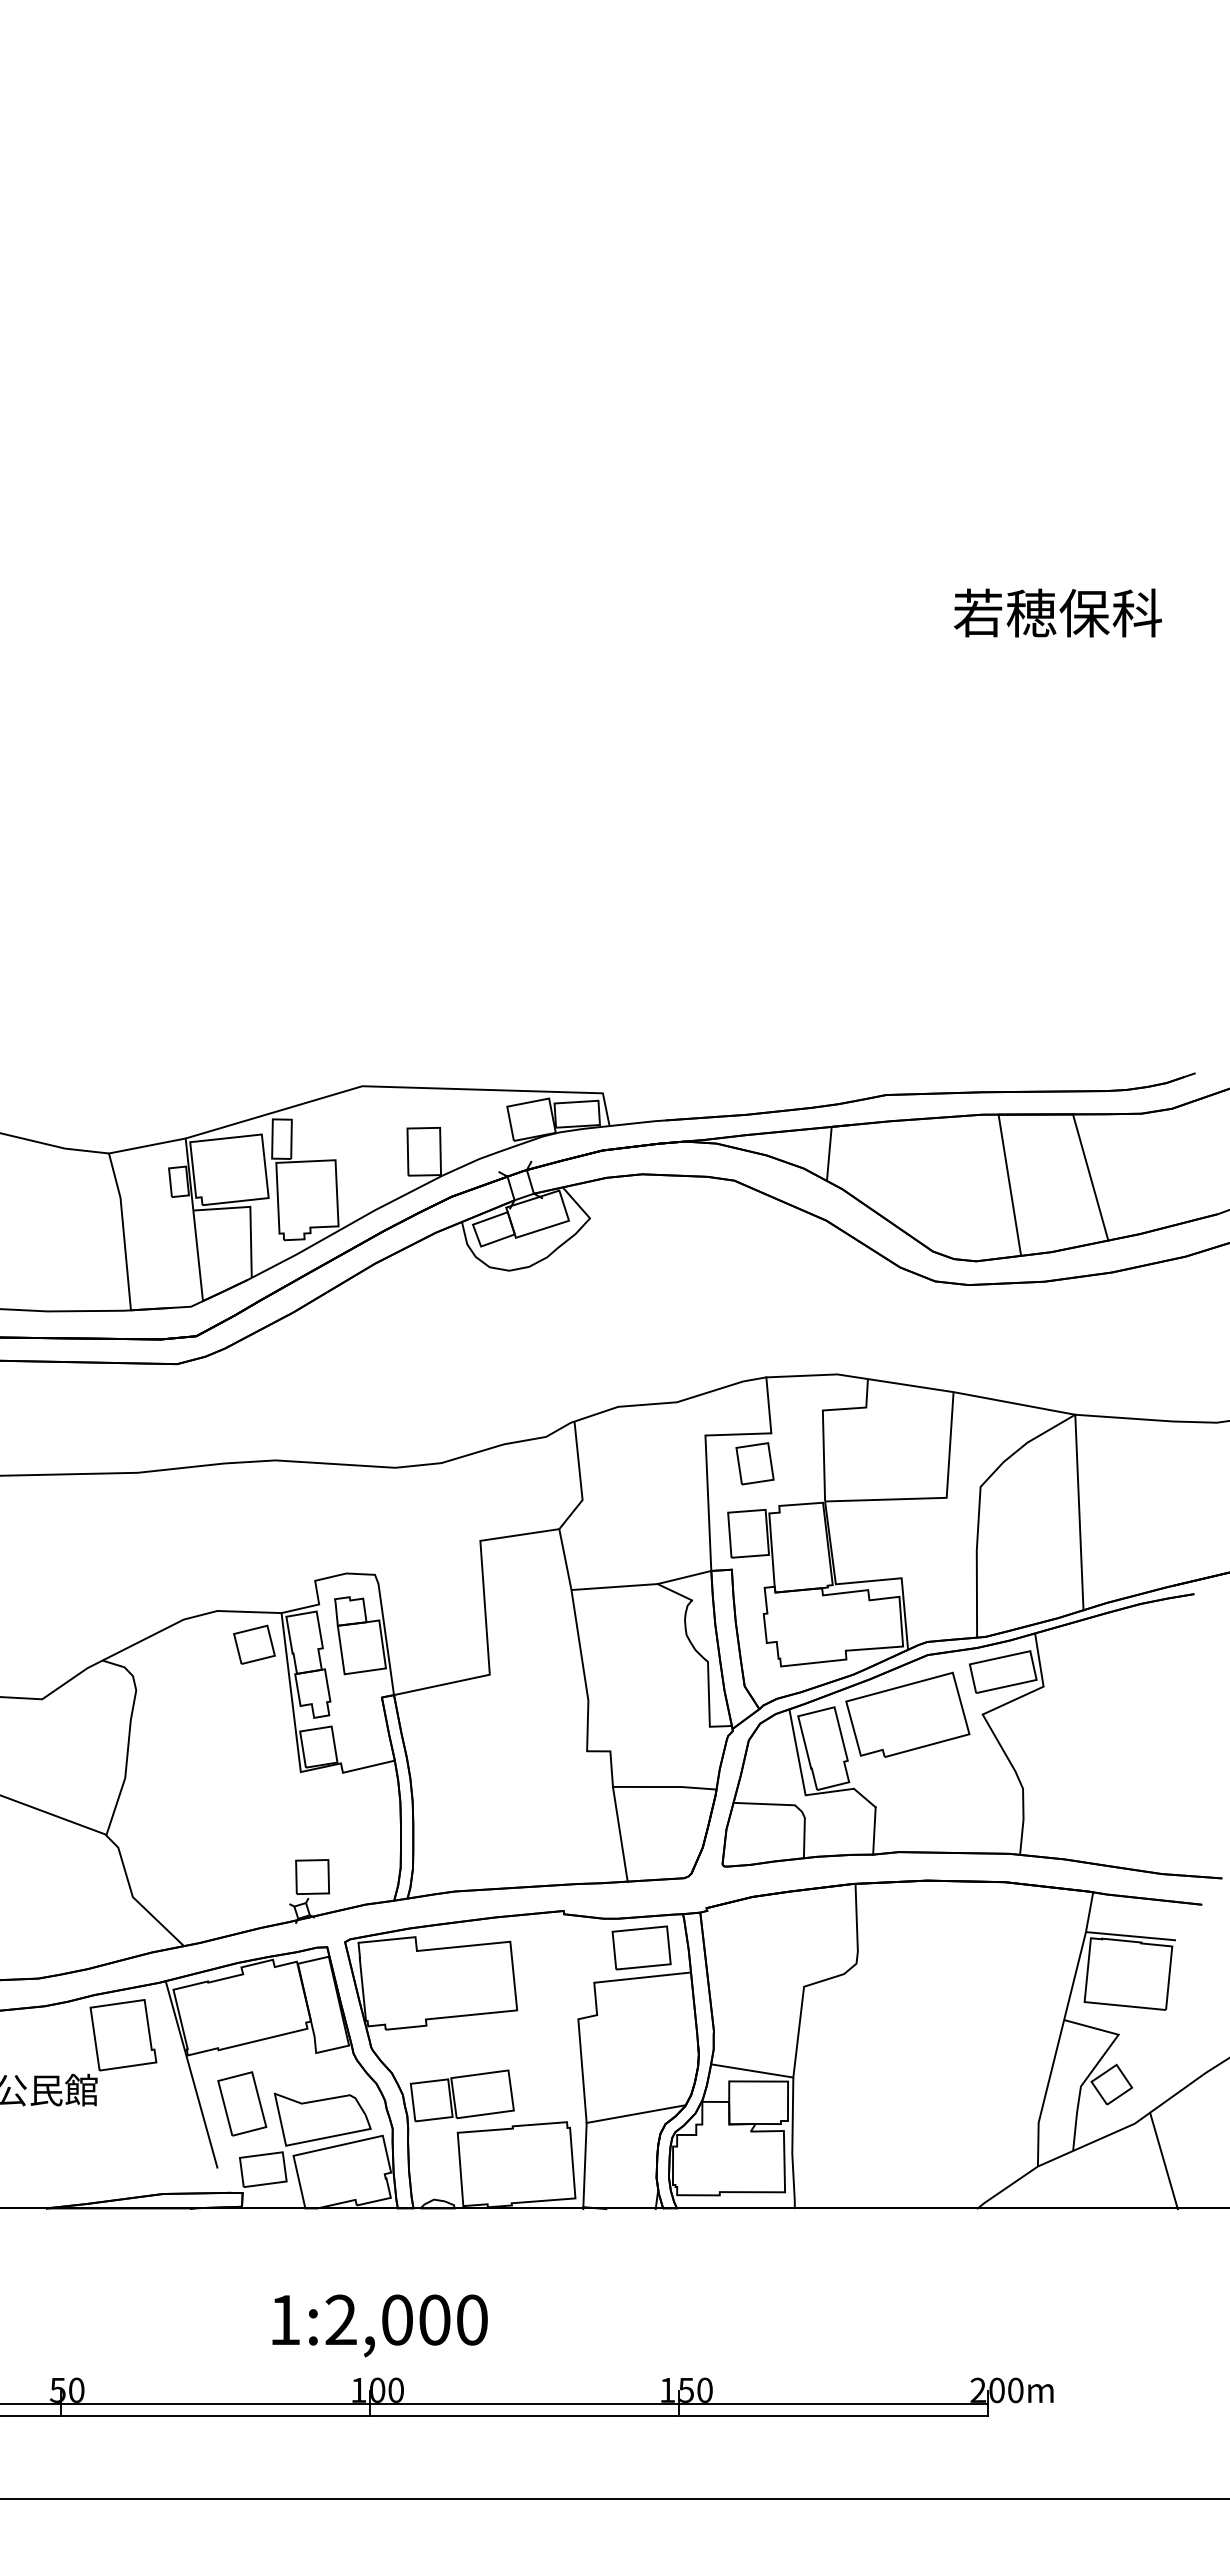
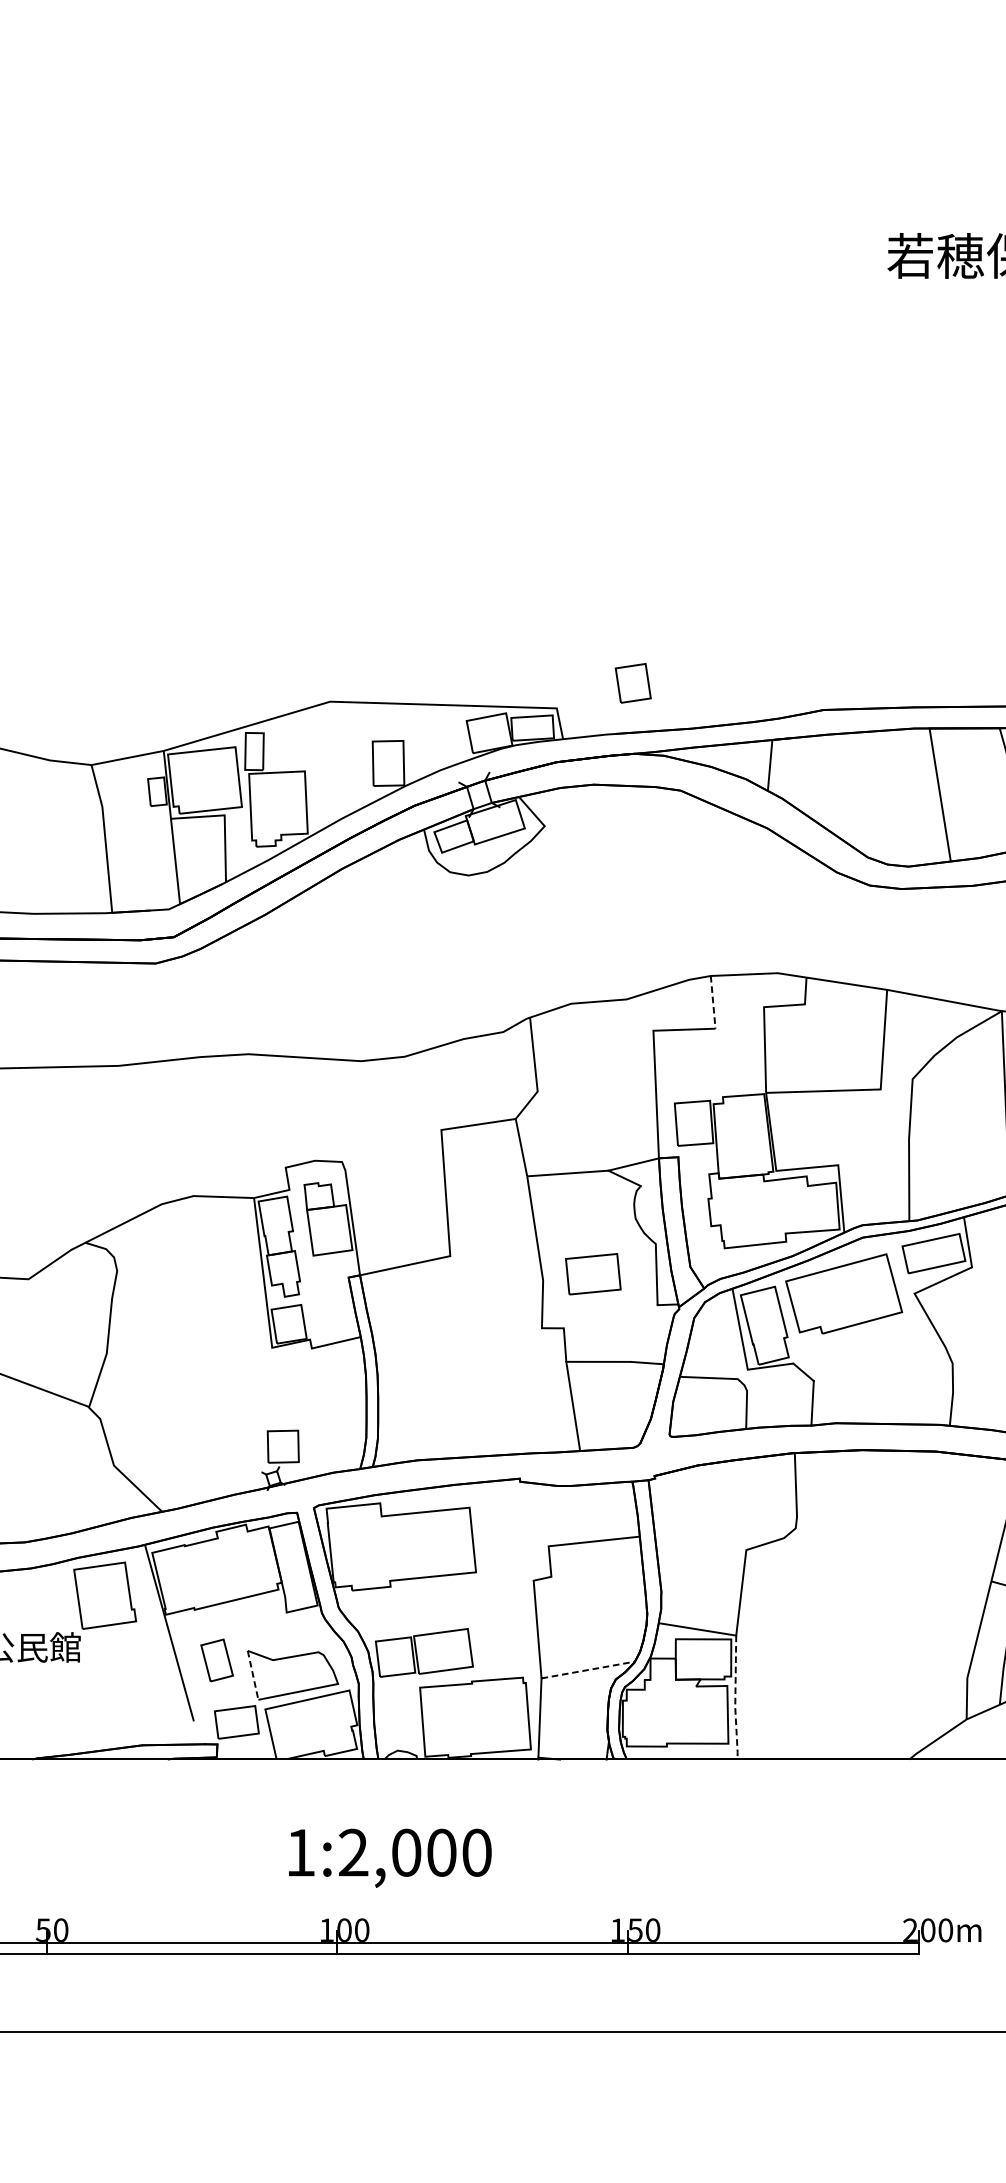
line: (768, 1405) -> (712, 1002), solid -> dashed
part: (754, 1463) -> (632, 683), moved
part: (254, 1644) -> (228, 1227), removed
part: (641, 1947) -> (593, 1273), moved
part: (242, 2103) -> (217, 1660), size x0.7
line: (636, 2113) -> (588, 1669), solid -> dashed
line: (280, 2119) -> (253, 1675), solid -> dashed
line: (792, 2144) -> (735, 1698), solid -> dashed
text: (379, 2325) -> (389, 1857), moved

